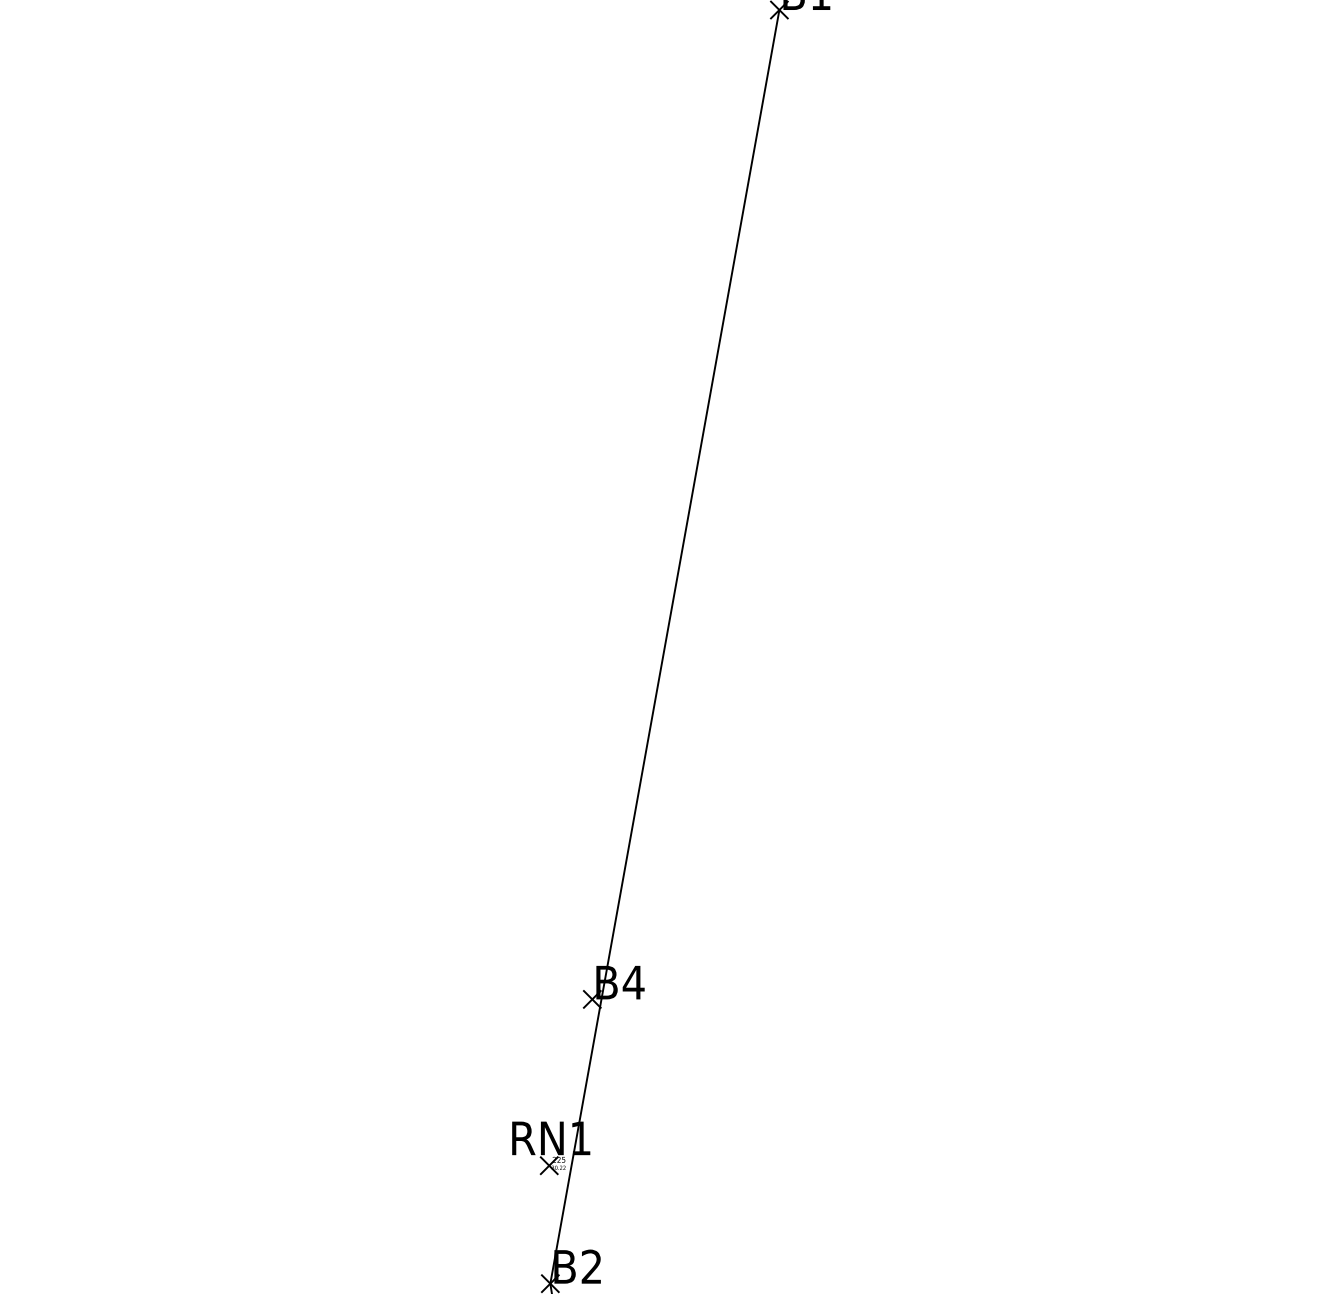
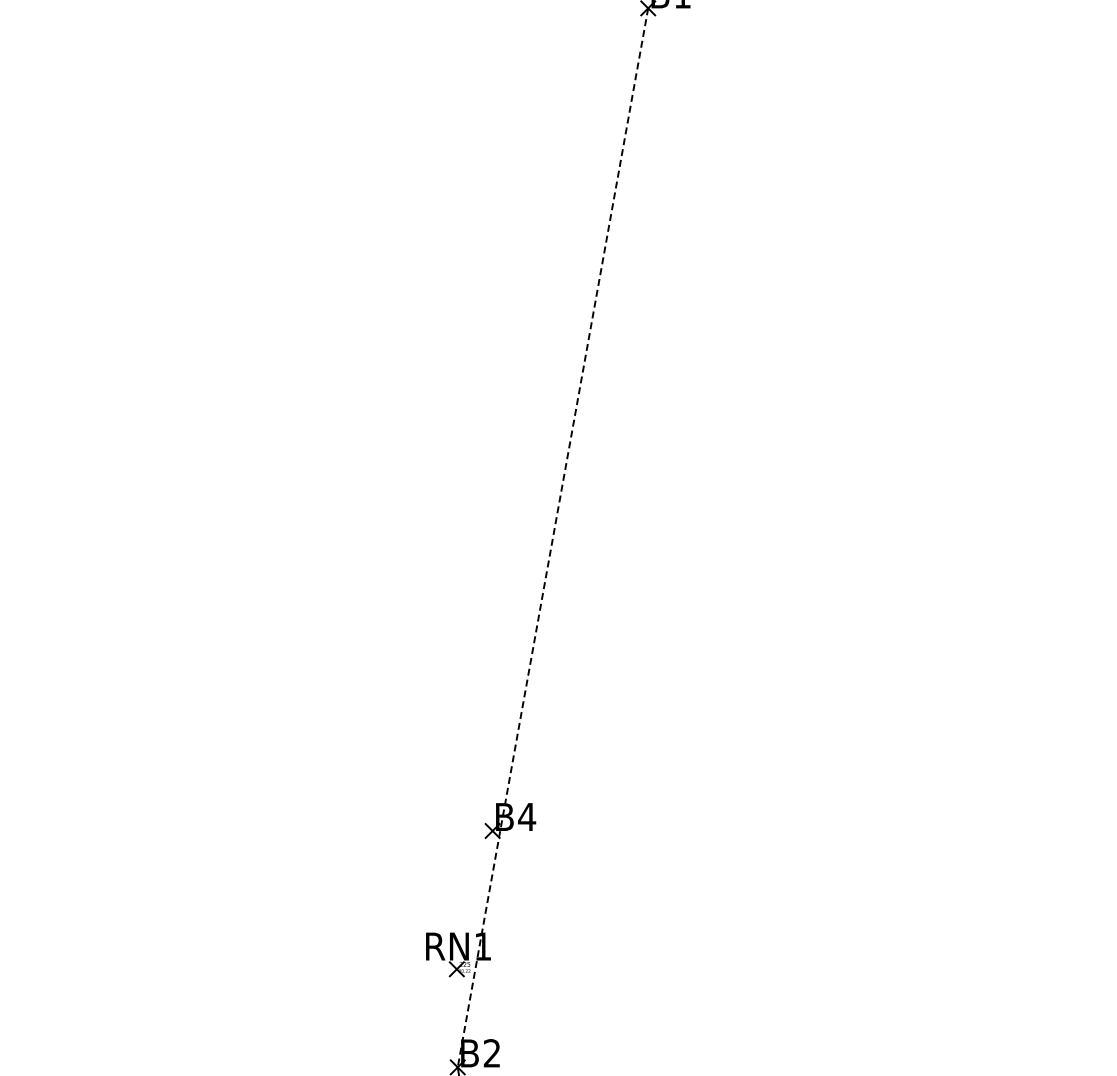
line: (664, 646) -> (552, 537), solid -> dashed

